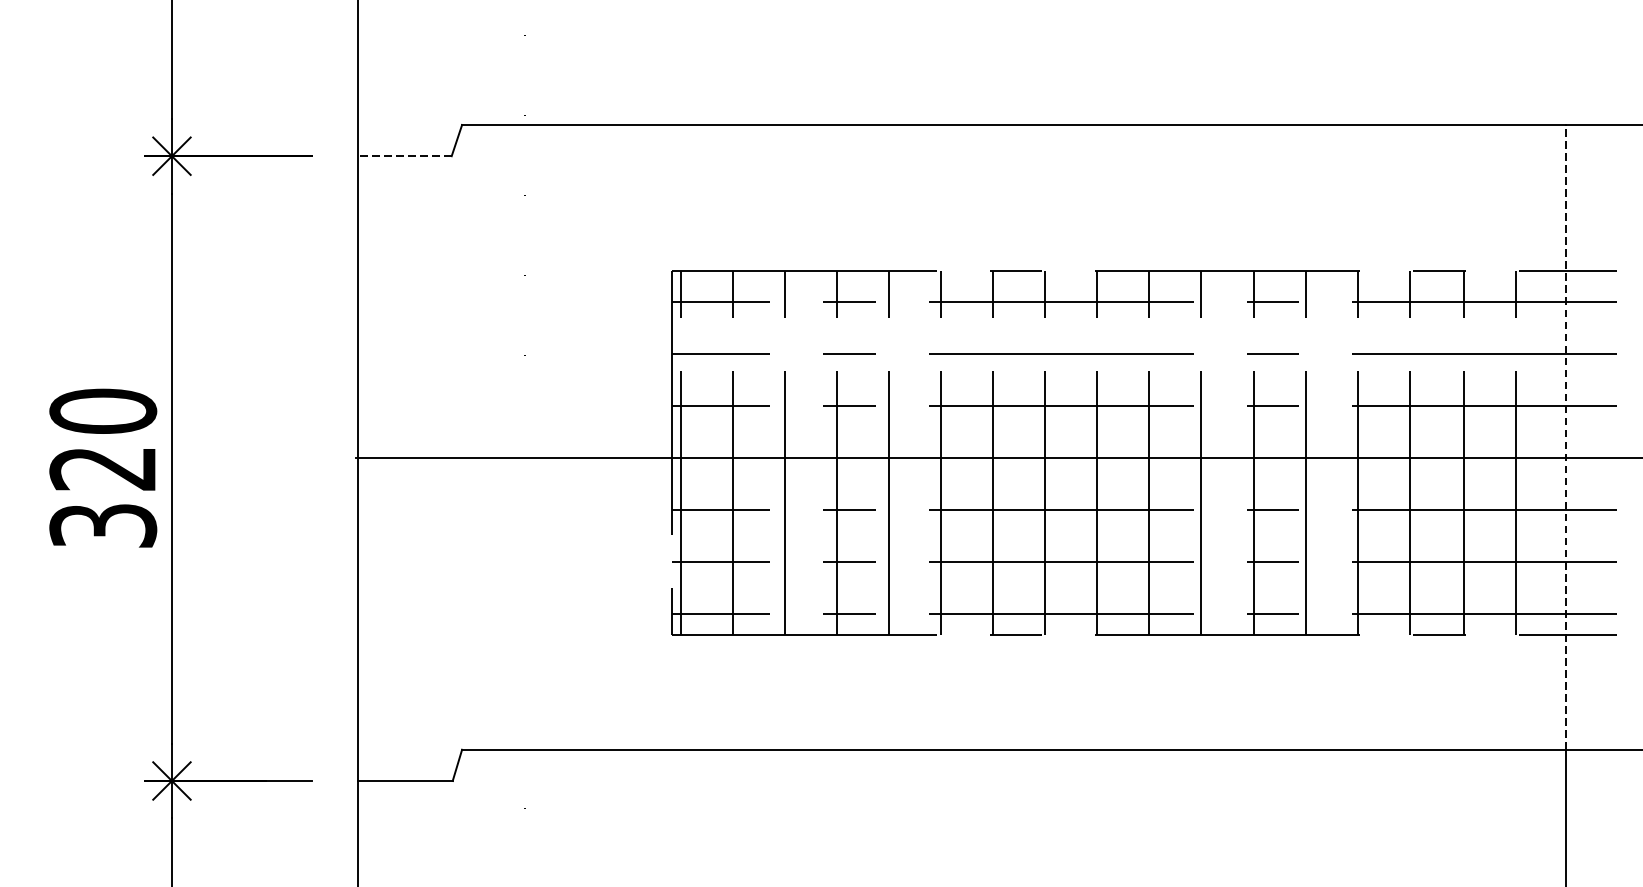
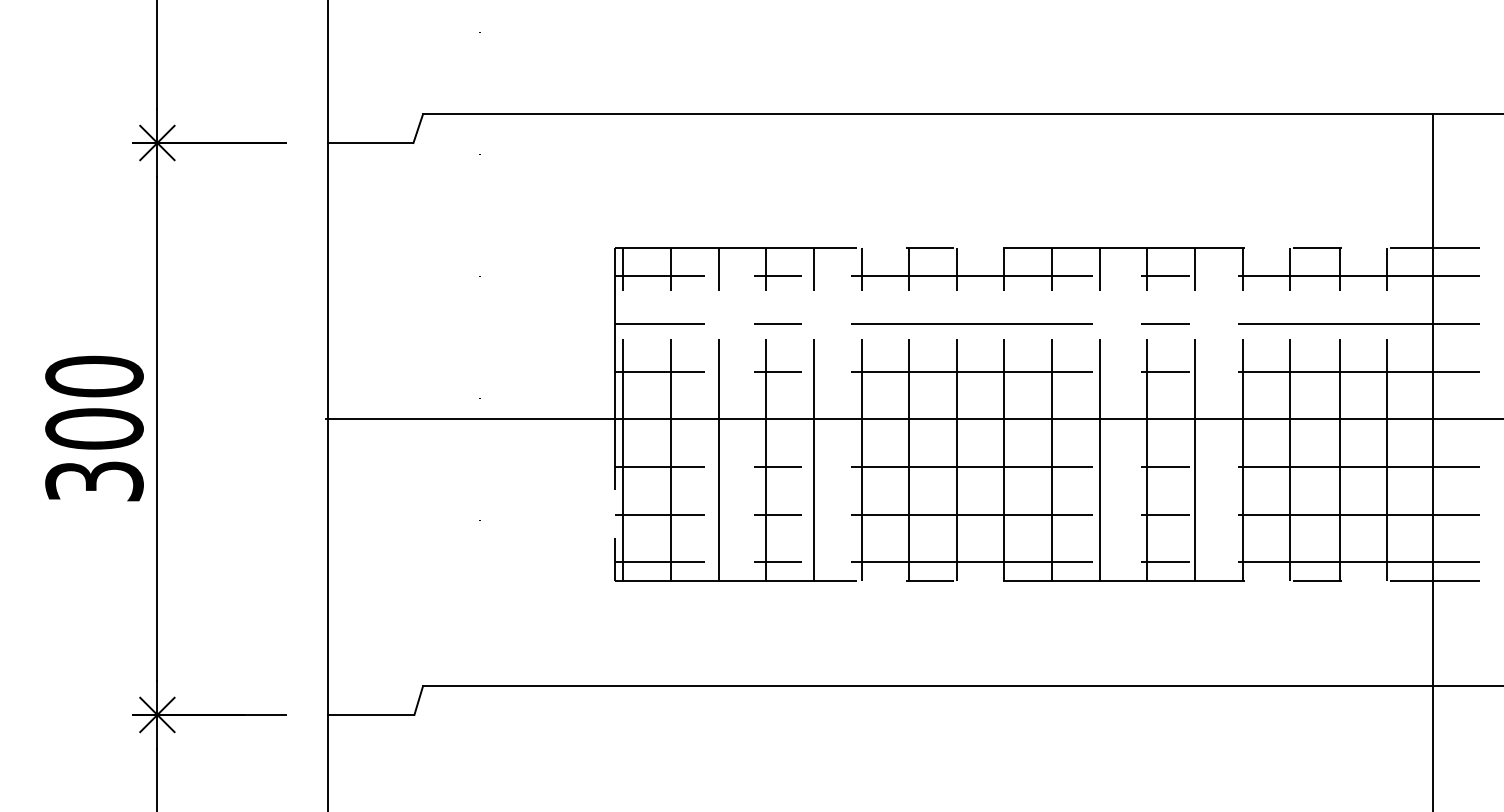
line: (404, 156) -> (370, 143), dashed -> solid
line: (1565, 437) -> (1433, 400), dashed -> solid
text: (103, 468) -> (94, 428), 320 -> 300

